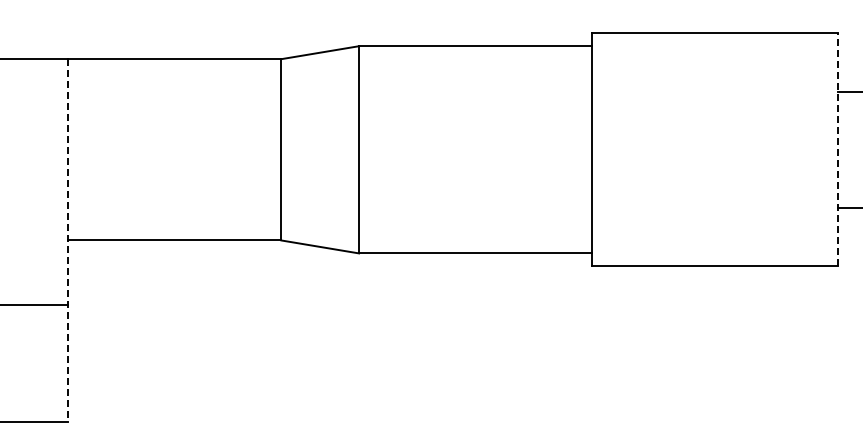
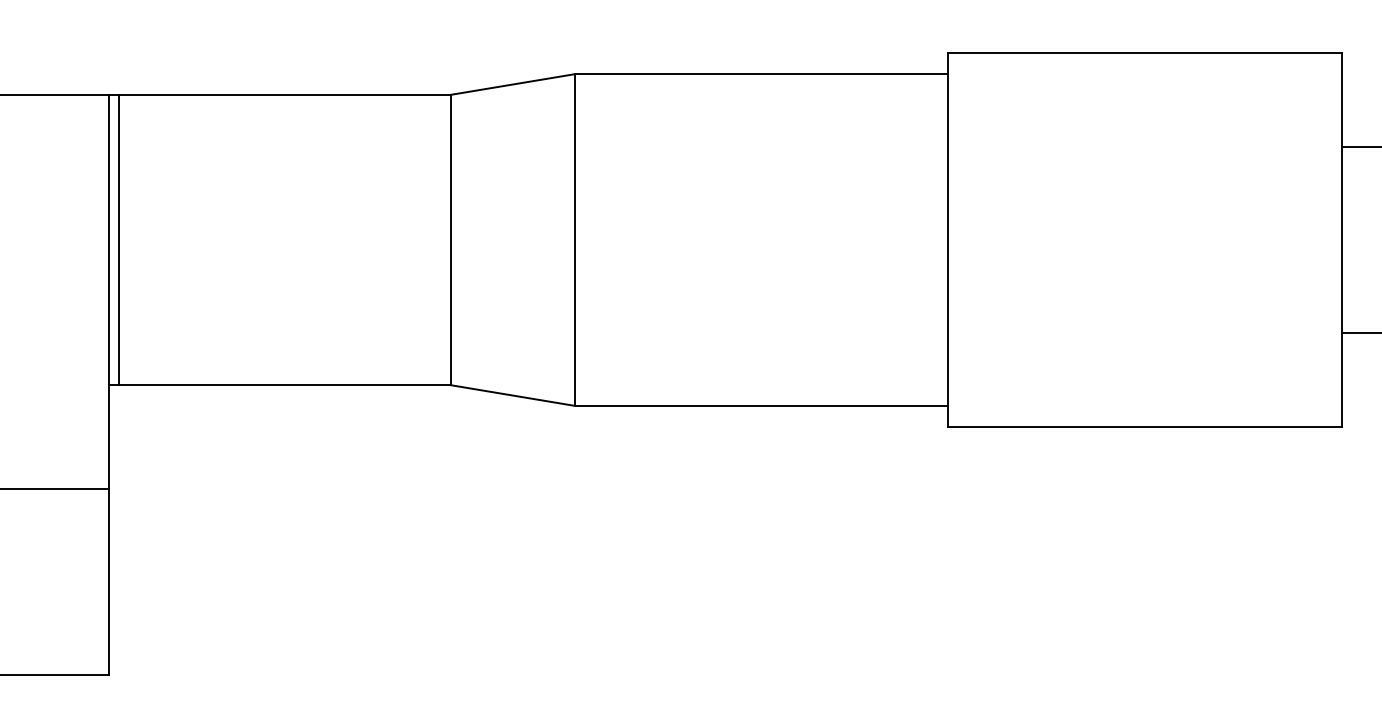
line: (74, 149) -> (119, 239), added
line: (838, 149) -> (1342, 239), dashed -> solid
line: (67, 240) -> (108, 385), dashed -> solid

